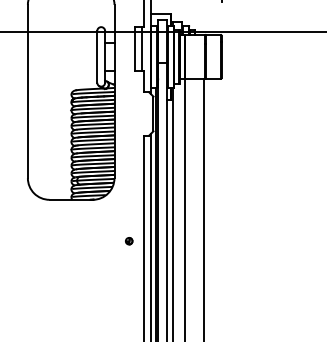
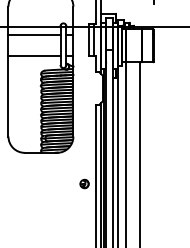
line: (62, 43) -> (34, 35), added
line: (62, 70) -> (34, 55), added
part: (128, 240) -> (83, 183), size x1.67

